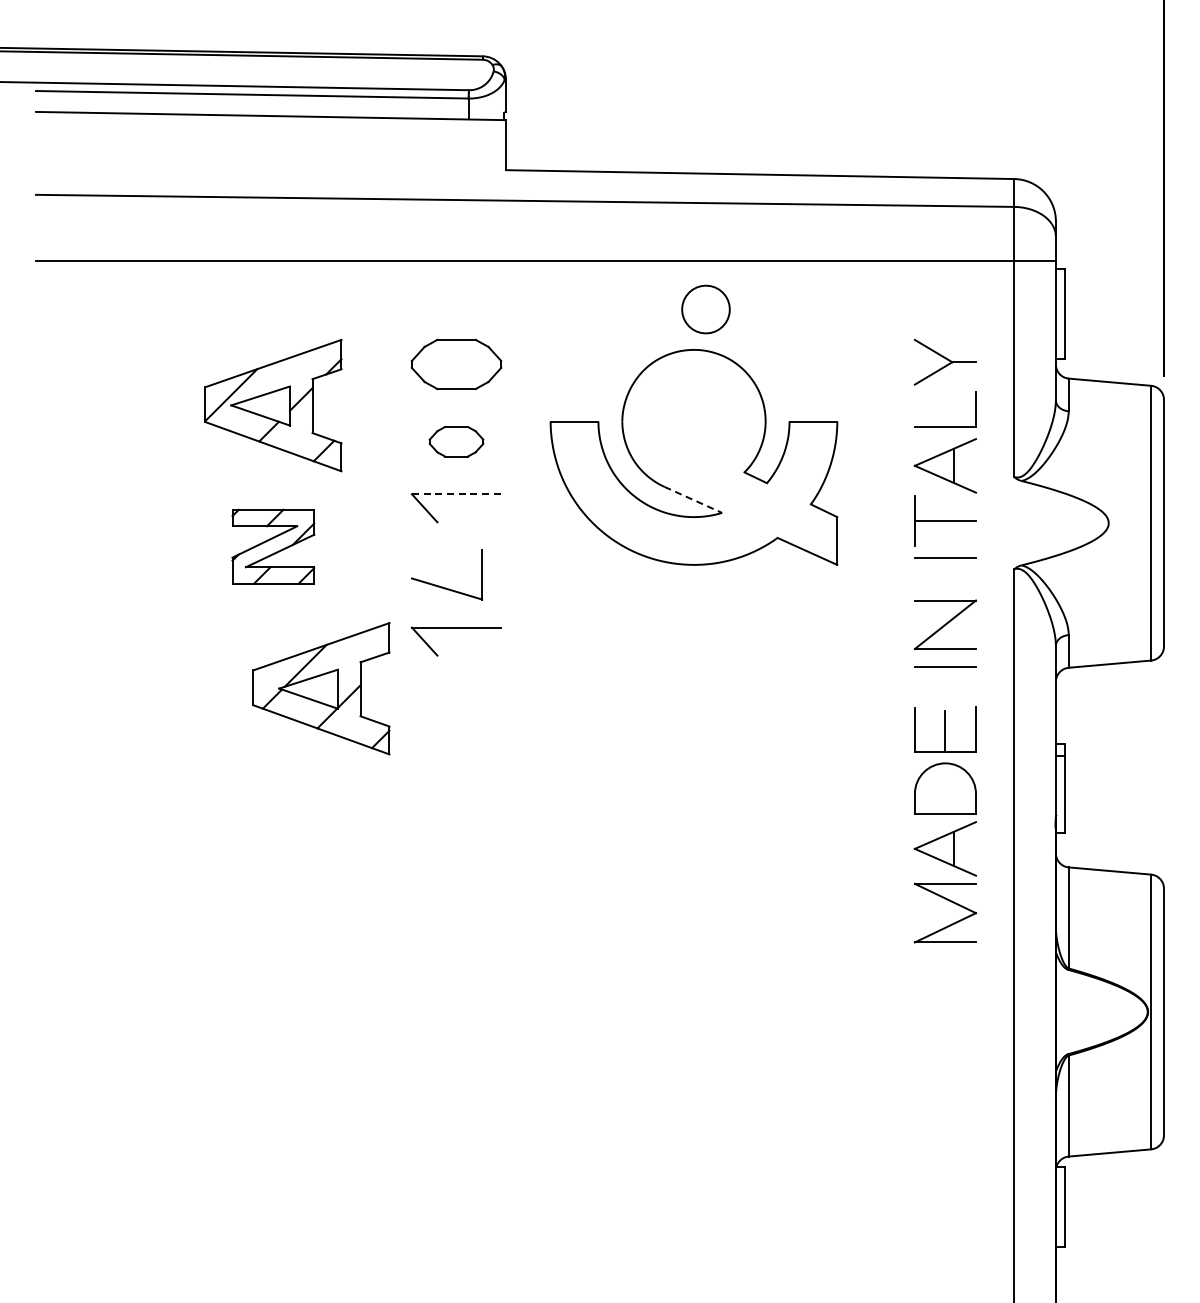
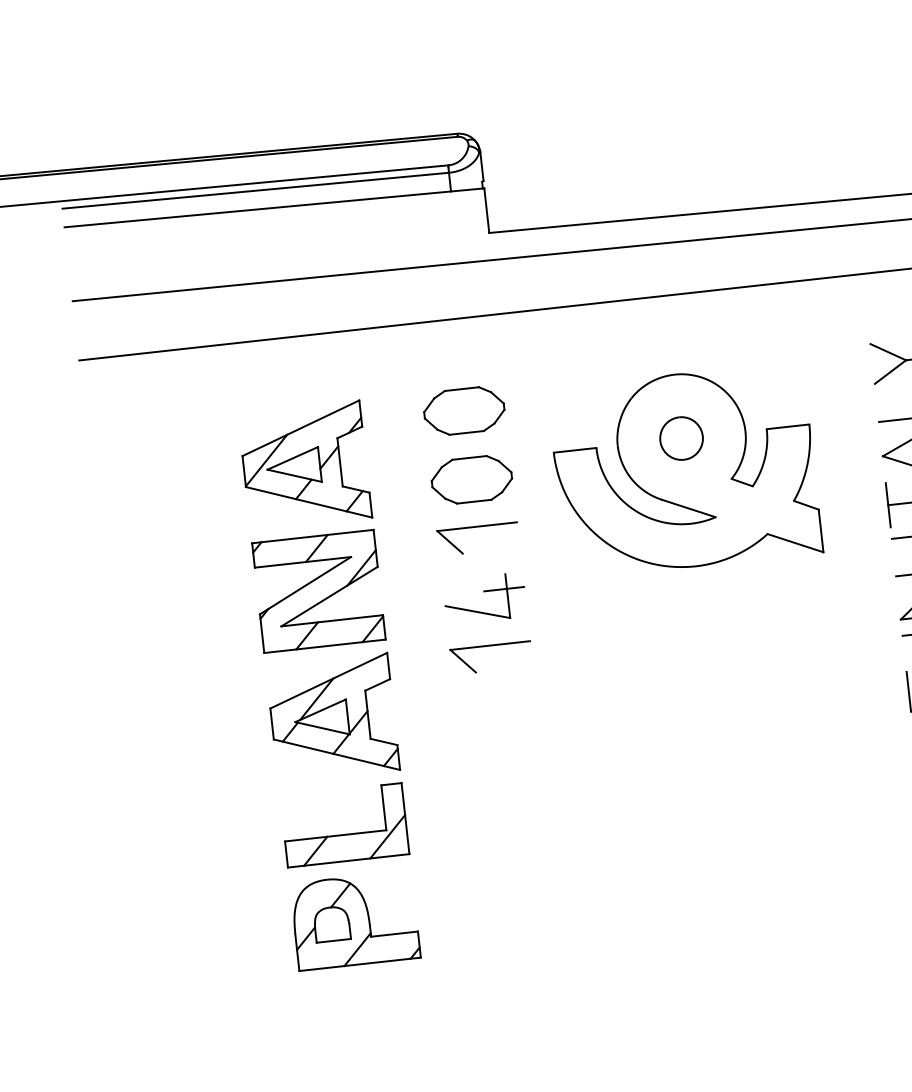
part: (705, 309) -> (681, 438), moved
part: (456, 441) -> (471, 479), size x1.67
line: (456, 494) -> (477, 526), dashed -> solid
line: (693, 499) -> (688, 508), dashed -> solid
part: (273, 546) -> (319, 591), size x1.67
line: (478, 566) -> (503, 588), added
part: (321, 688) -> (333, 717), moved
part: (273, 819) -> (345, 834), added
part: (273, 915) -> (355, 920), added

